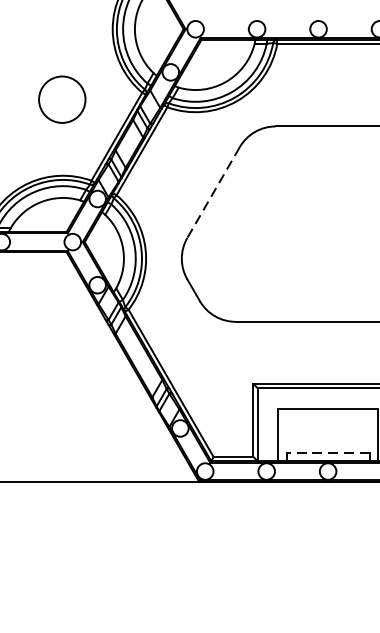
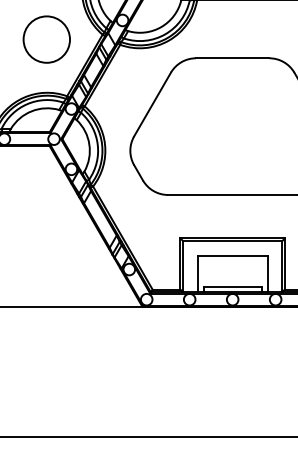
circle: (61, 99) -> (46, 39), size x1.43
line: (213, 192) -> (152, 104), dashed -> solid
line: (327, 452) -> (232, 286), dashed -> solid

